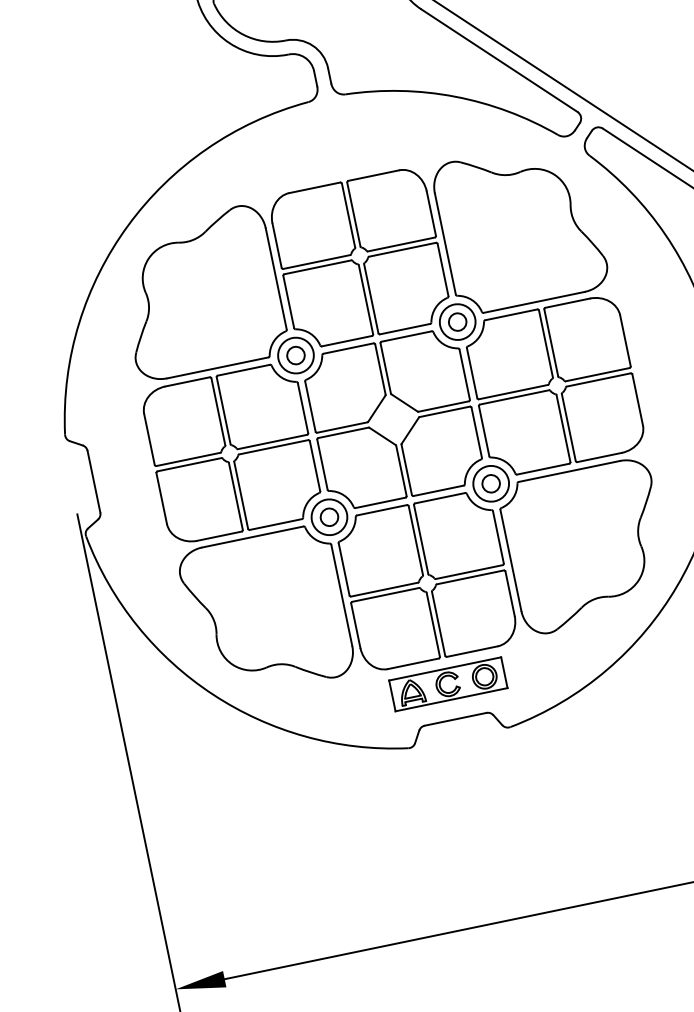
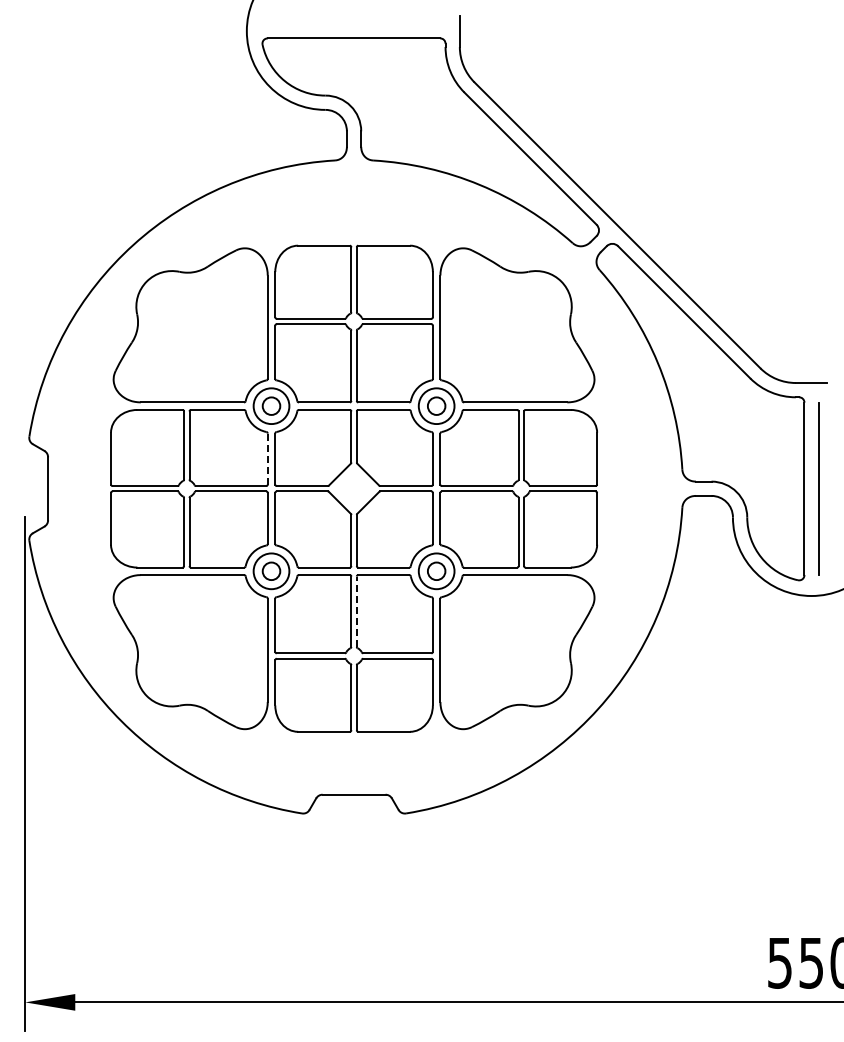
line: (302, 407) -> (267, 458), solid -> dashed
line: (420, 539) -> (356, 611), solid -> dashed
part: (447, 683) -> (353, 758), removed

